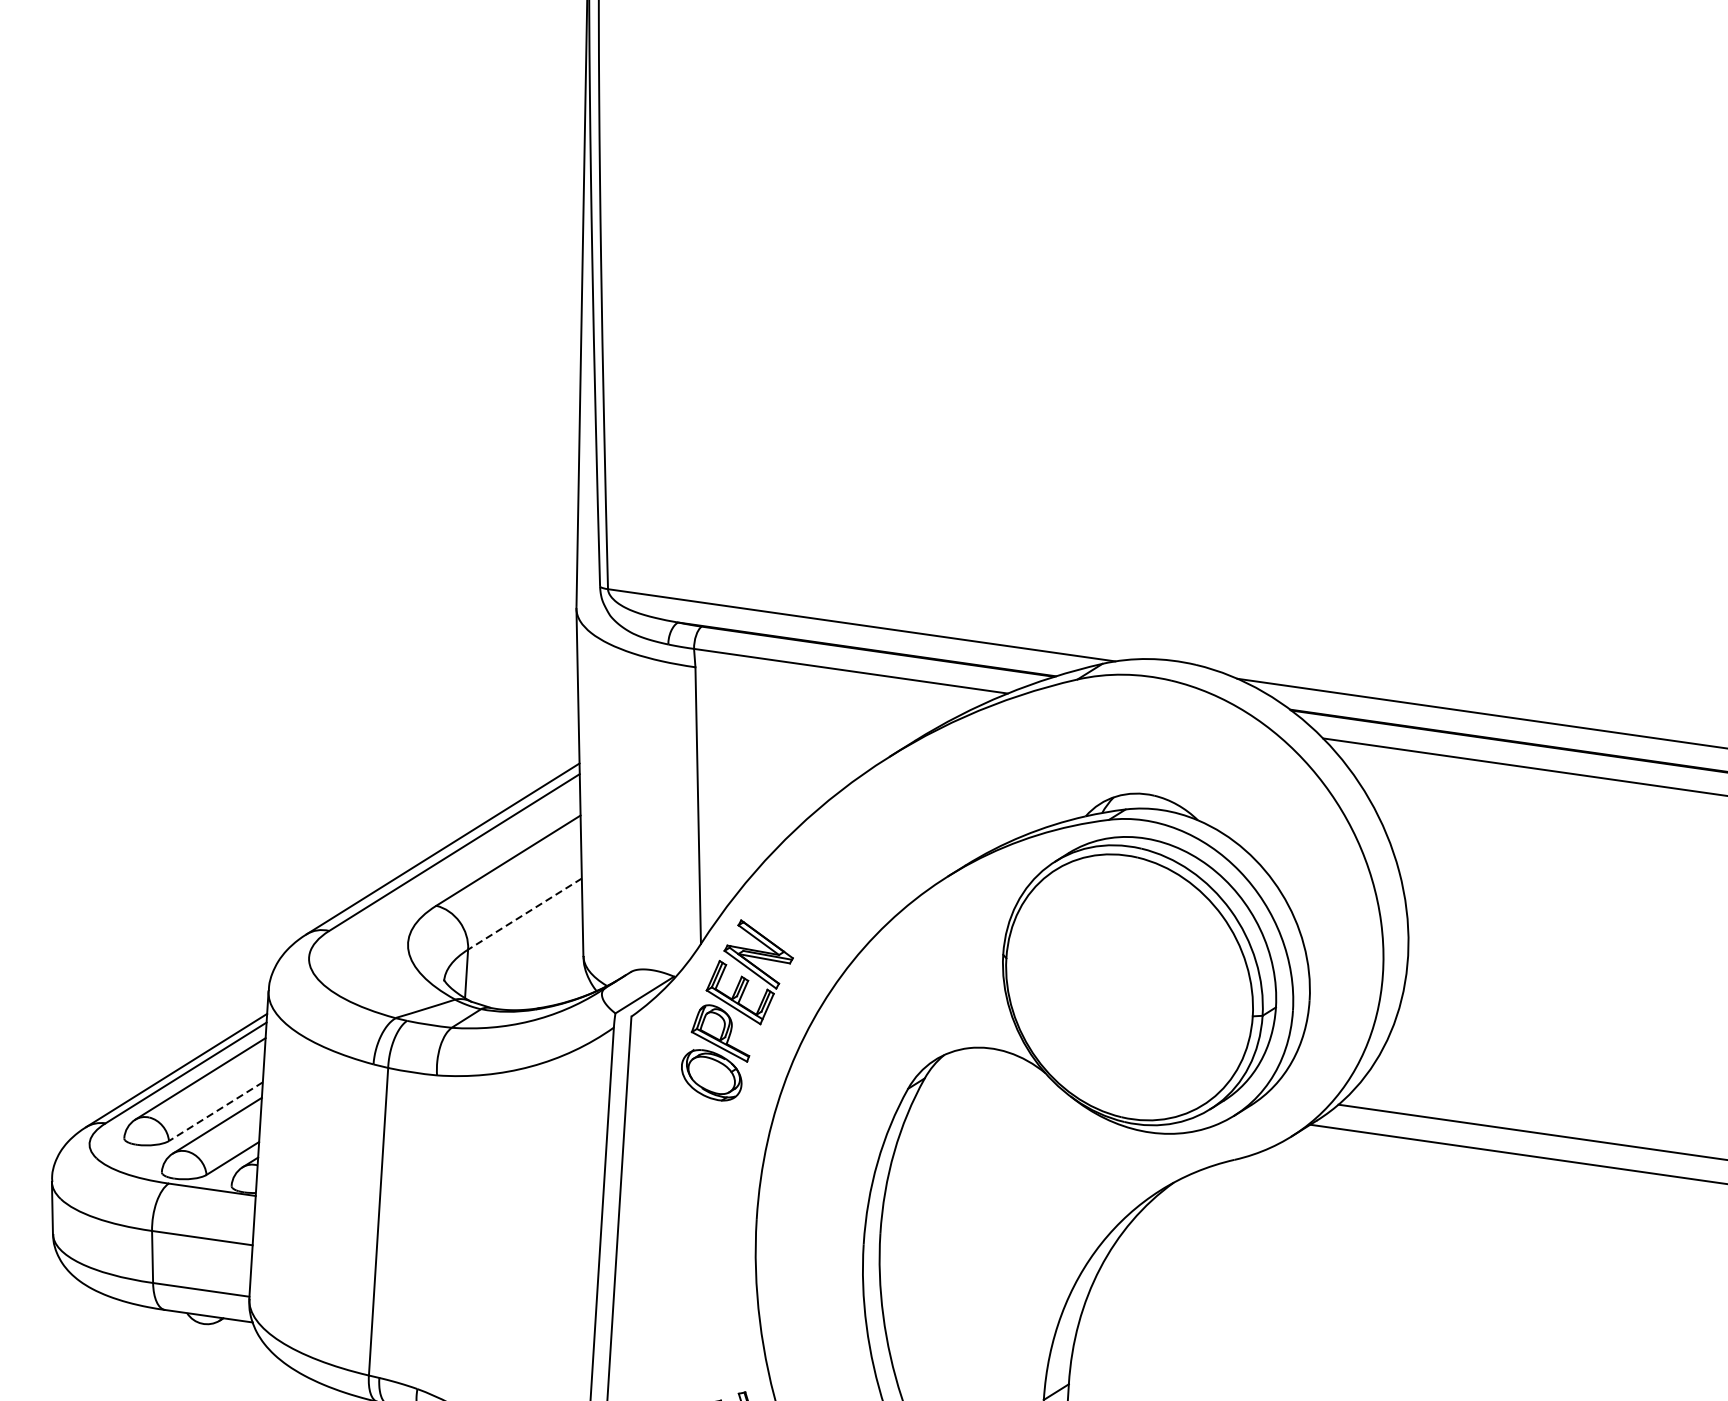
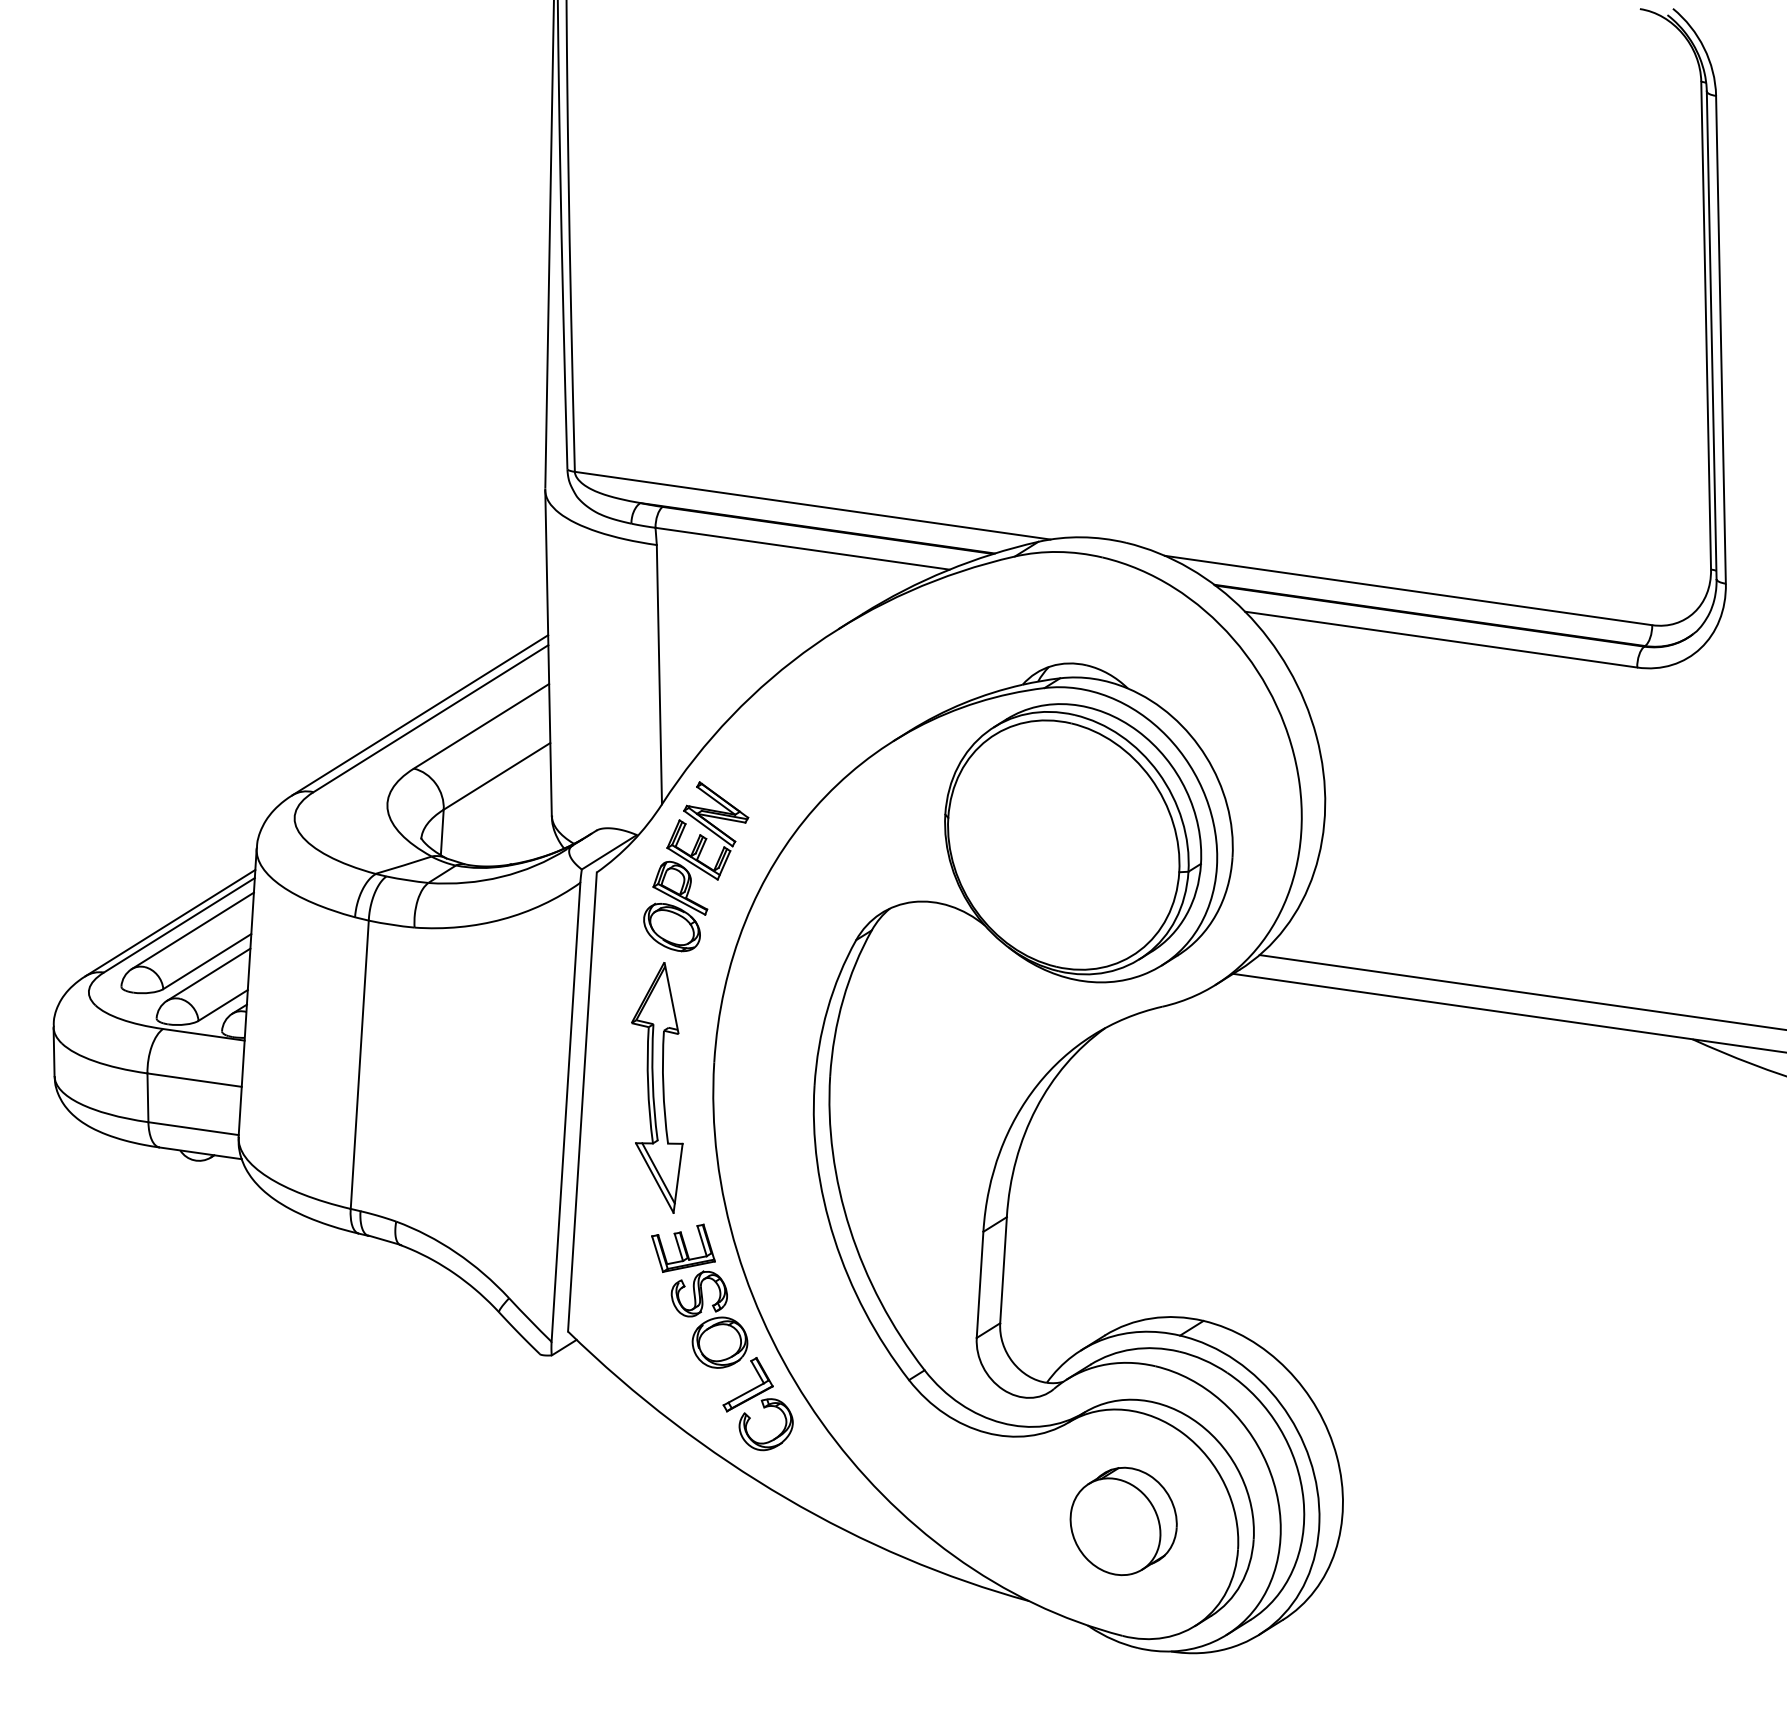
line: (525, 914) -> (497, 776), dashed -> solid
line: (216, 1111) -> (207, 961), dashed -> solid
part: (696, 1245) -> (657, 1087), added

